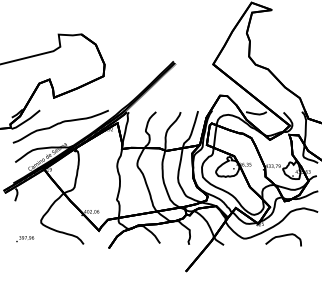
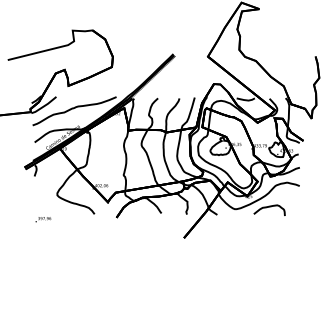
text: (25, 238) -> (43, 219), moved

